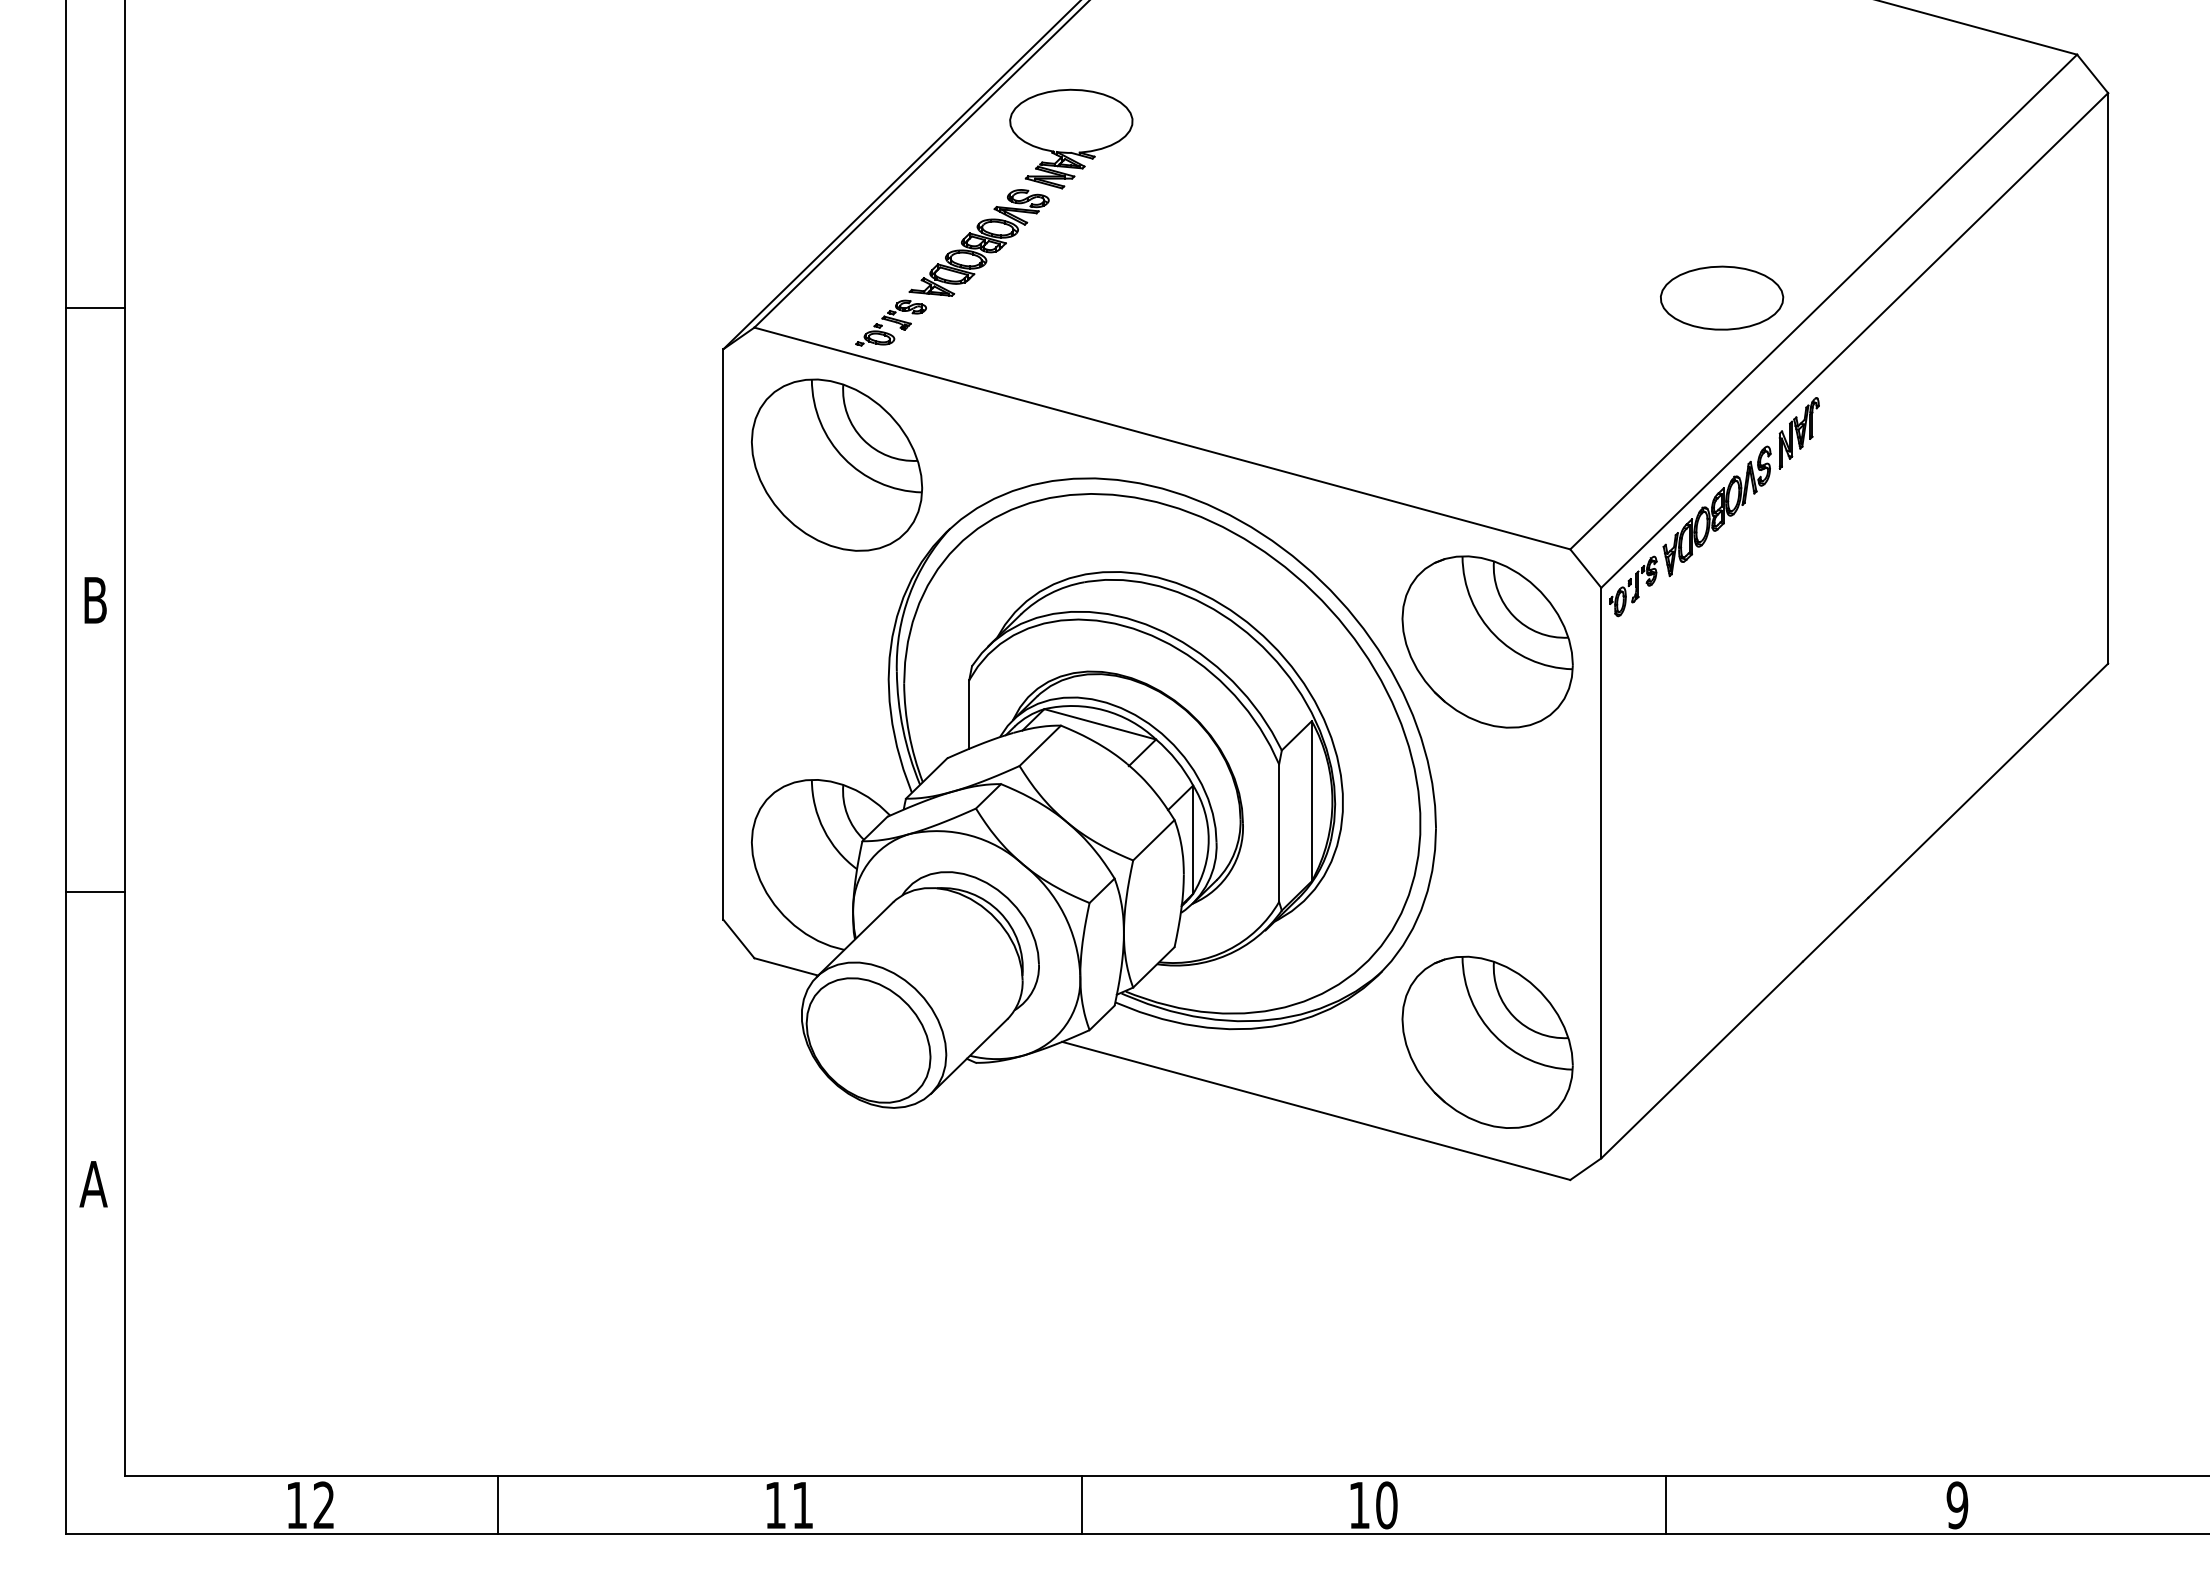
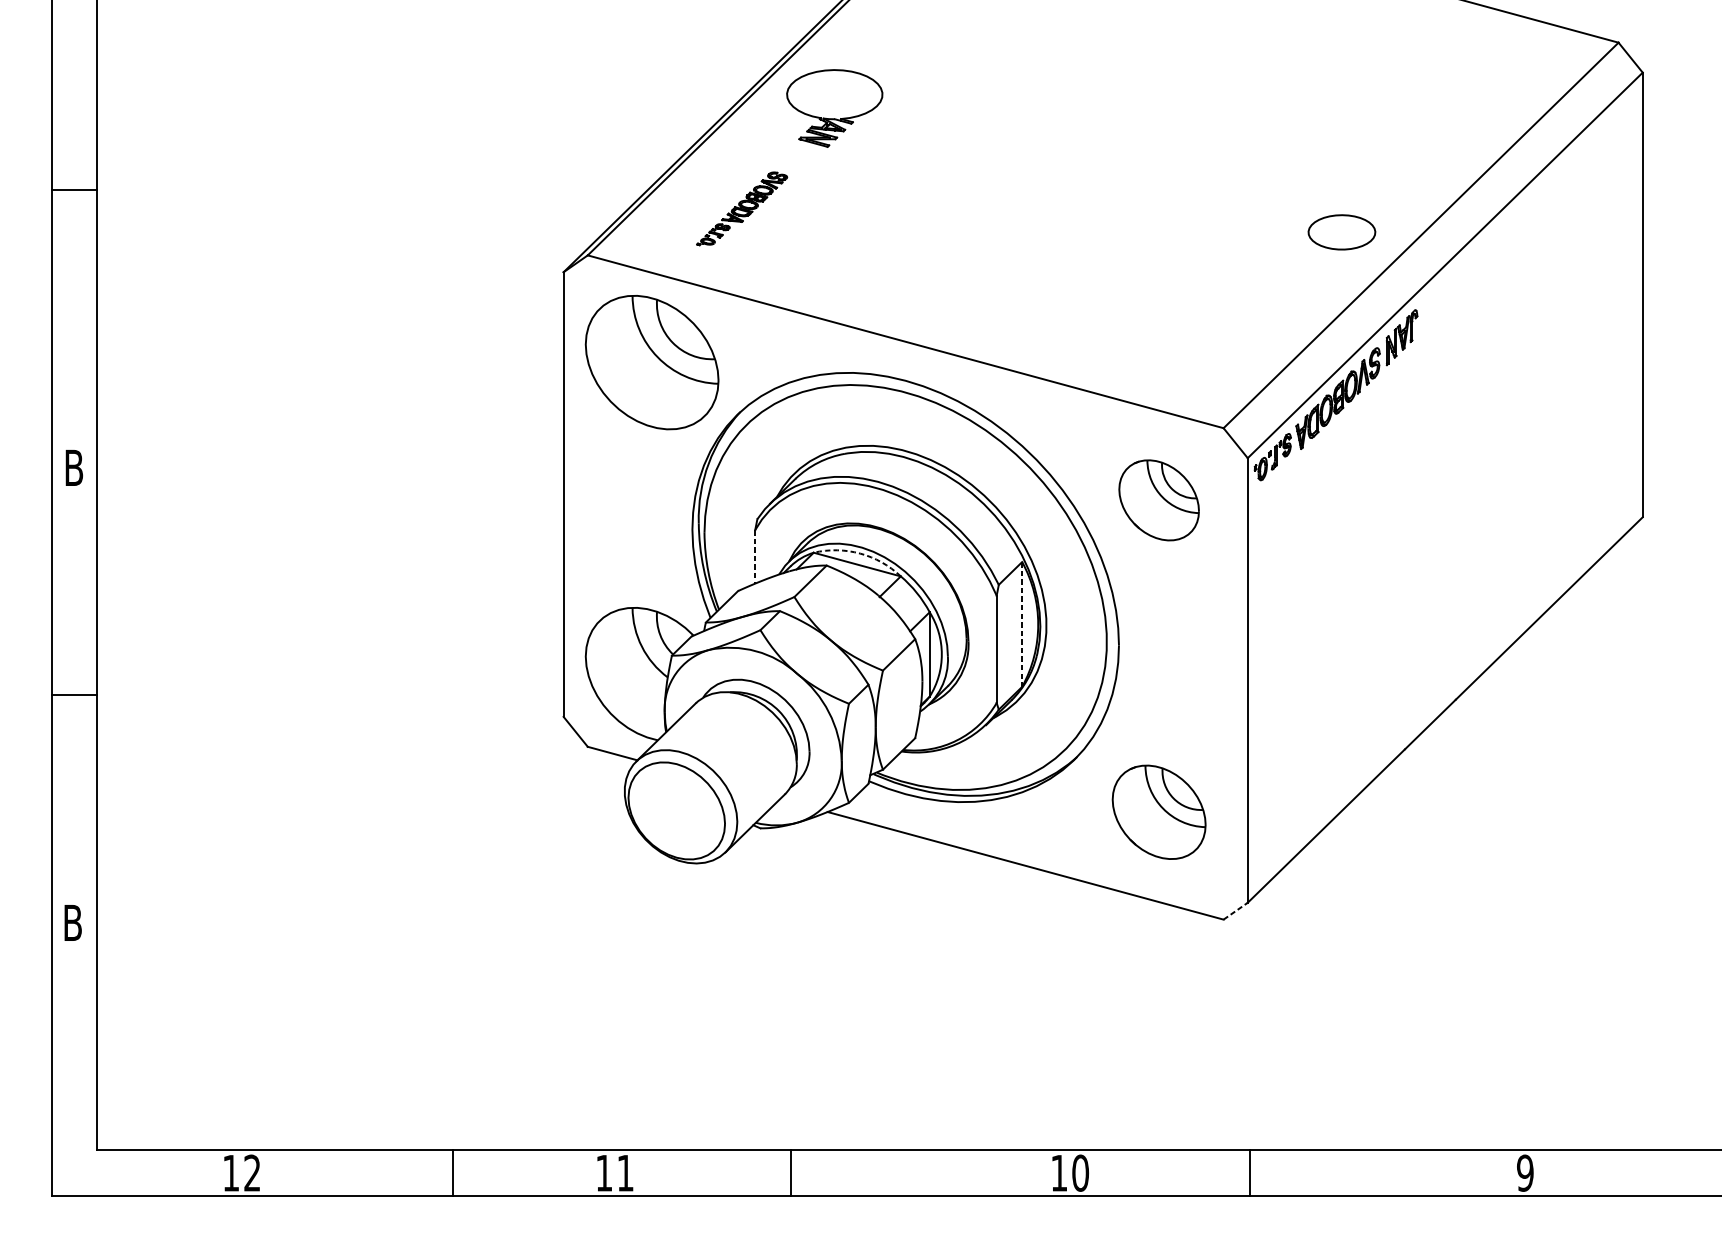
part: (952, 267) -> (742, 208), size x0.6
part: (1722, 297) -> (1342, 231), size x0.7
line: (95, 308) -> (74, 189), moved
part: (1487, 641) -> (1159, 499), size x0.6
arc: (1104, 710) -> (860, 553), solid -> dashed
line: (969, 715) -> (755, 557), solid -> dashed
line: (1311, 801) -> (1021, 624), solid -> dashed
part: (1487, 1041) -> (1159, 811), size x0.7
line: (1585, 1169) -> (1235, 911), solid -> dashed
text: (93, 1184) -> (72, 923), A -> B
line: (498, 1505) -> (453, 1173), moved
line: (1082, 1505) -> (791, 1173), moved
line: (1666, 1505) -> (1250, 1173), moved

